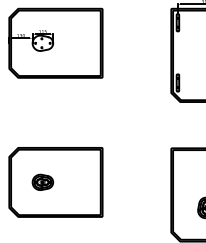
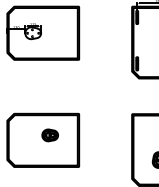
part: (41, 182) -> (49, 135), moved

